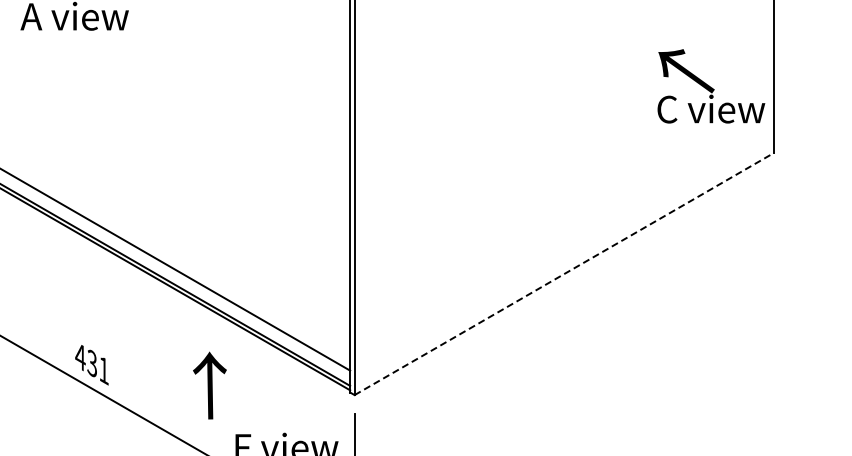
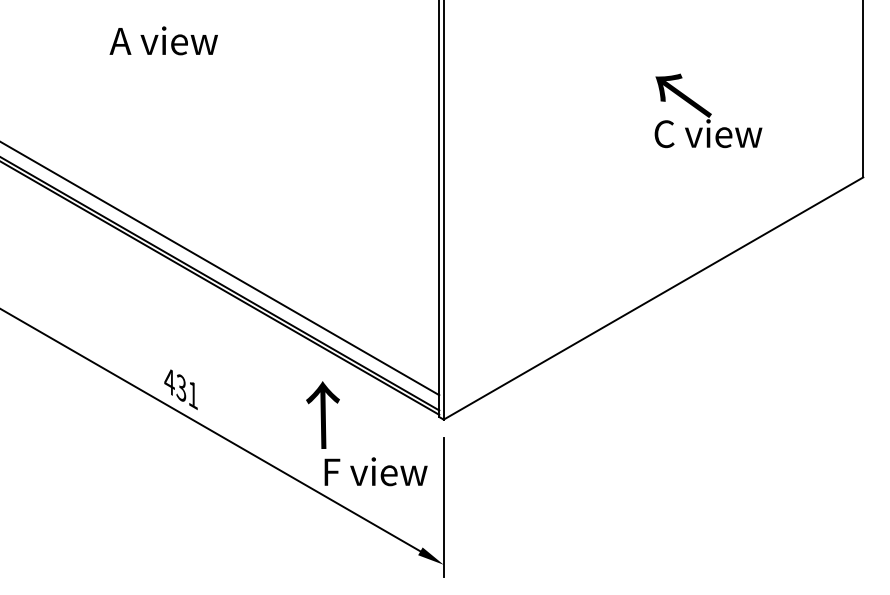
text: (711, 85) -> (708, 110), moved
line: (564, 273) -> (653, 298), dashed -> solid
text: (209, 384) -> (322, 414), moved

